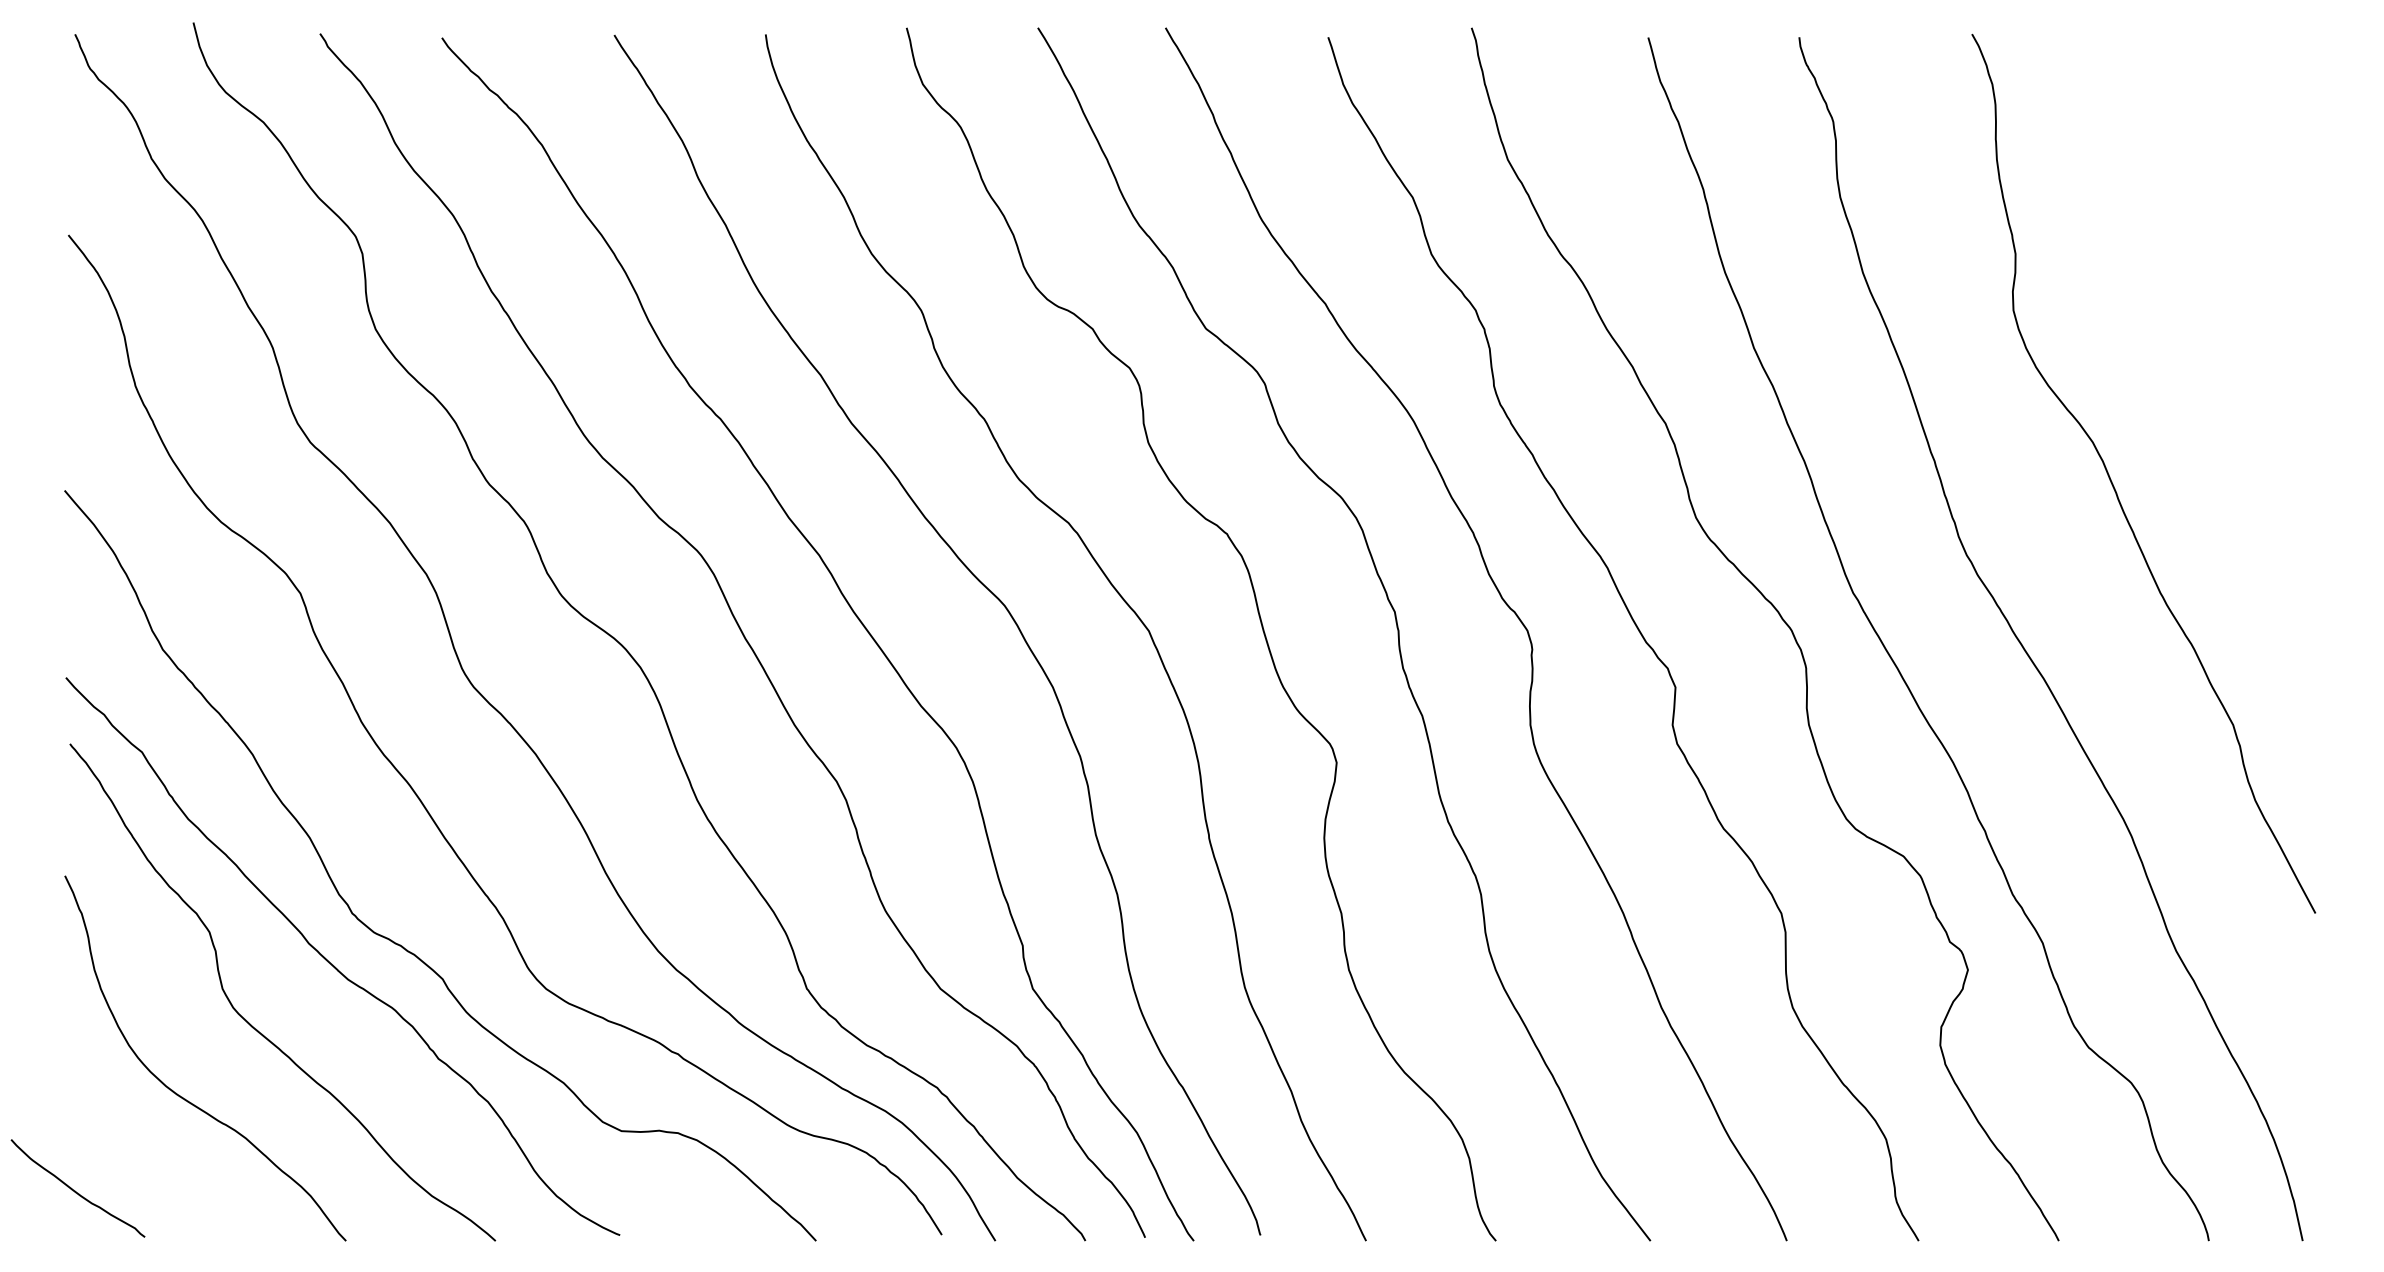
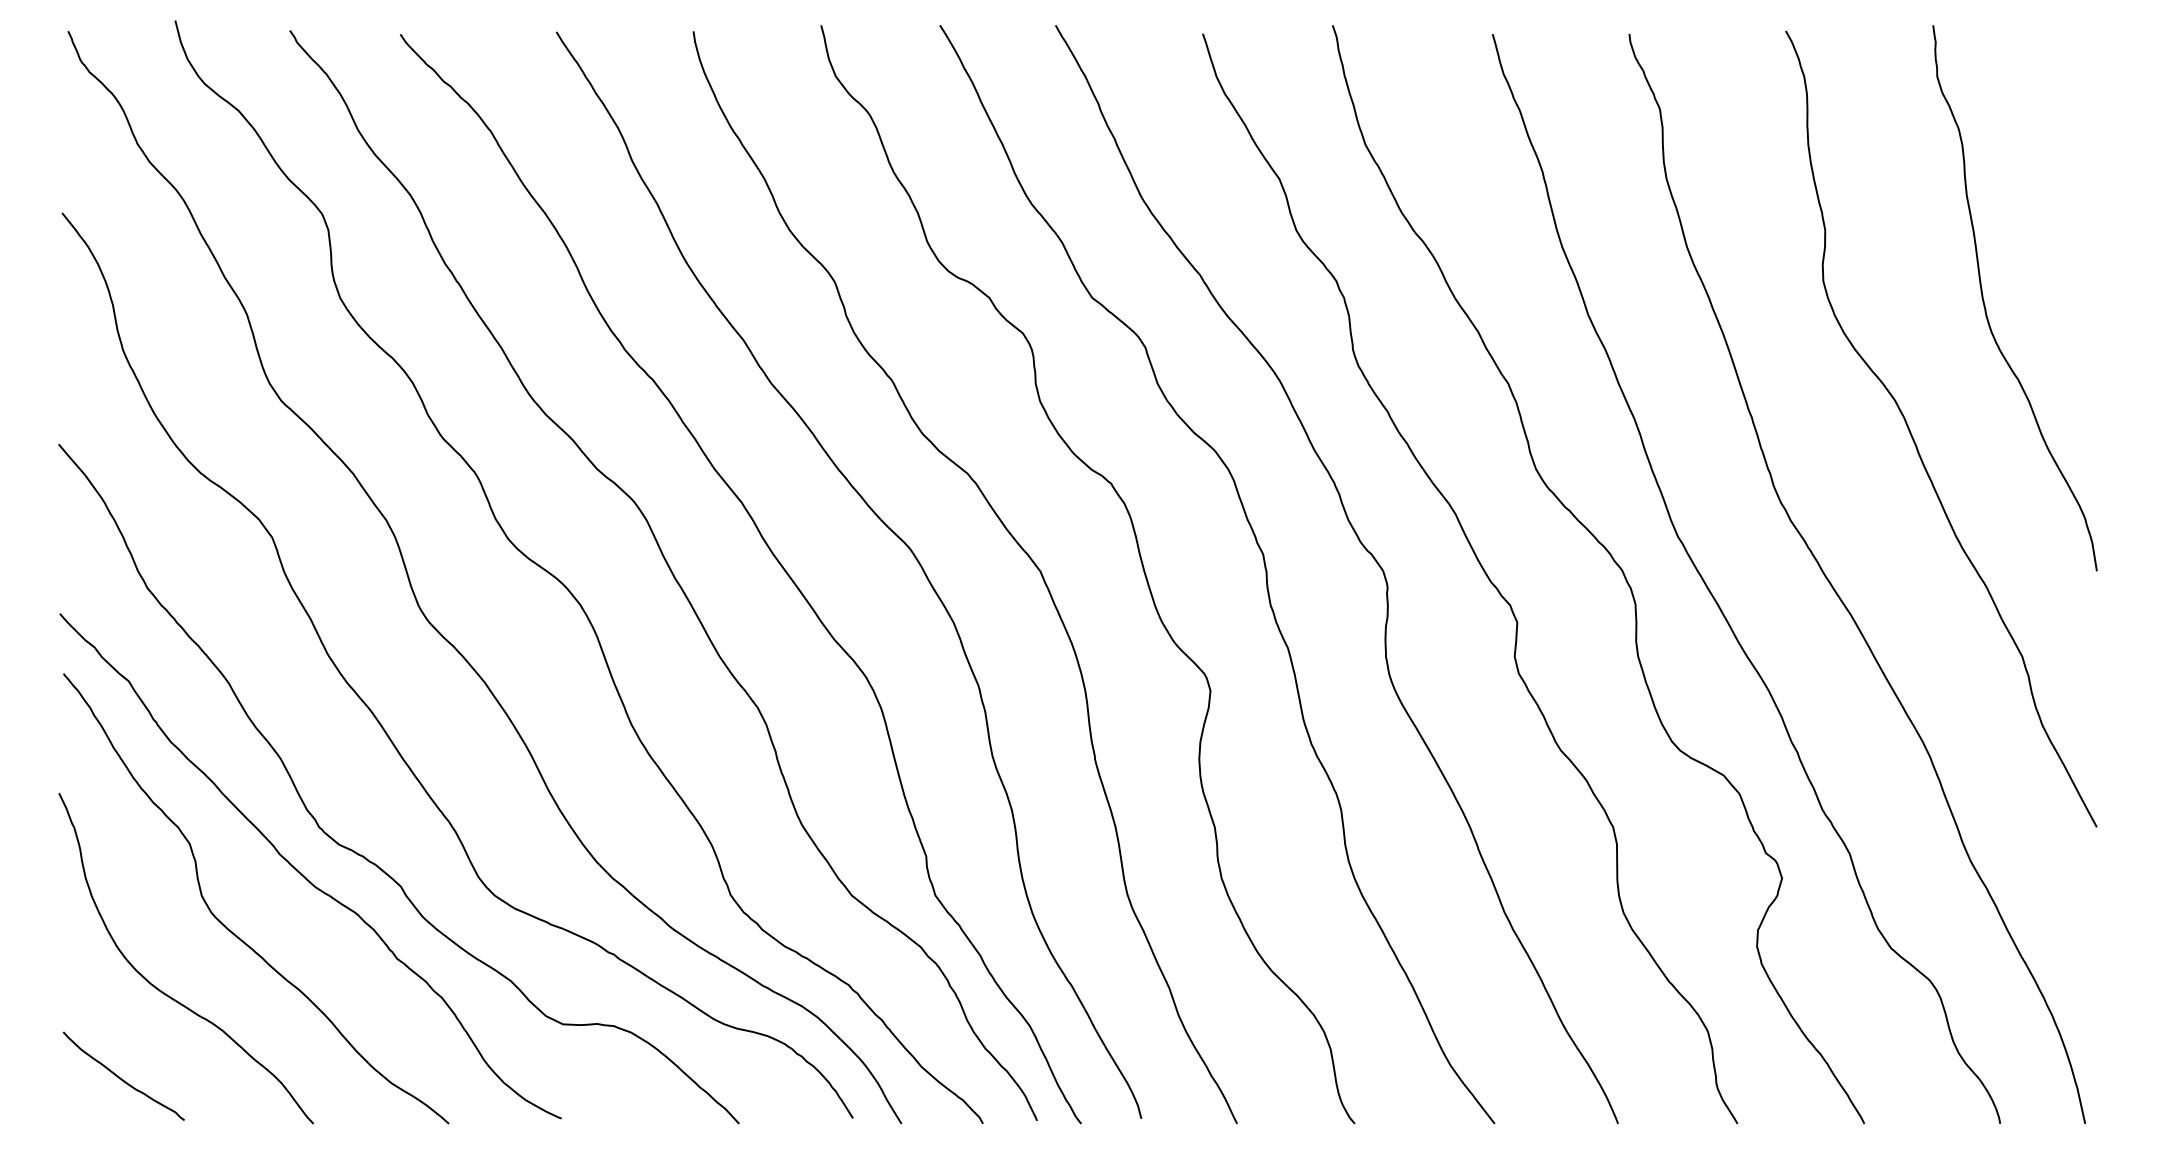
curve: (2192, 336) -> (1985, 304), added
curve: (76, 1190) -> (122, 1078), moved

